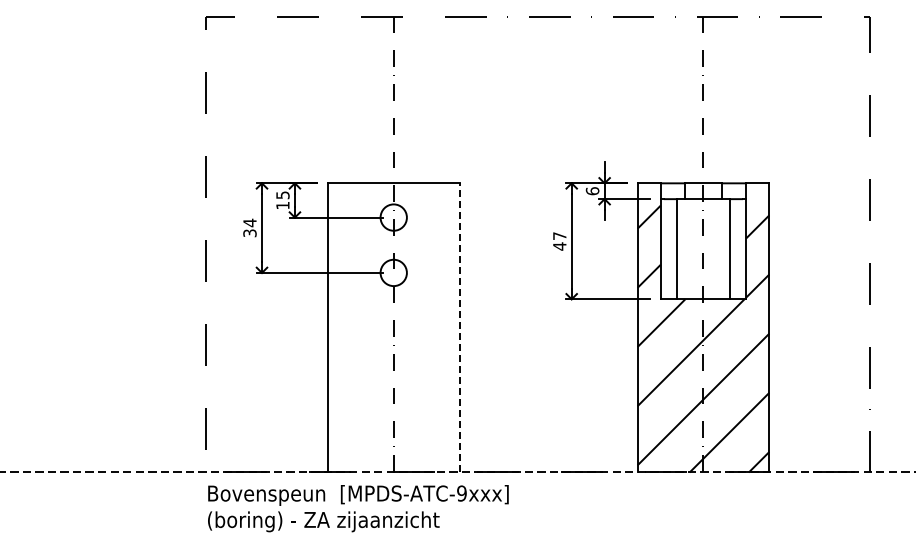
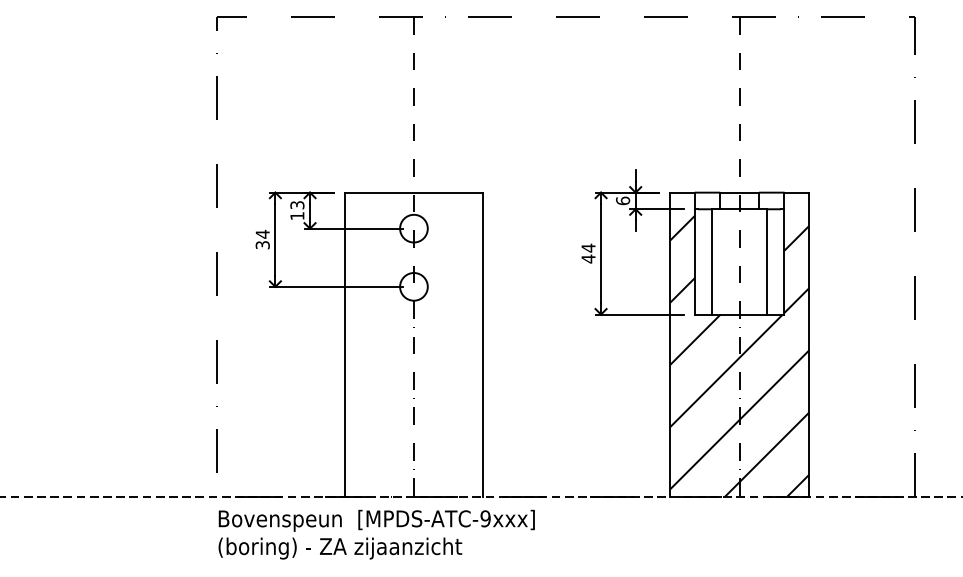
text: (282, 194) -> (296, 204), 15 -> 13
text: (559, 235) -> (588, 247), 47 -> 44
line: (459, 327) -> (483, 344), dashed -> solid

